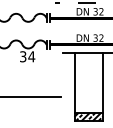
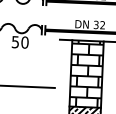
text: (27, 56) -> (20, 42), 34 -> 50
hatch: (88, 82) -> (86, 73), added

